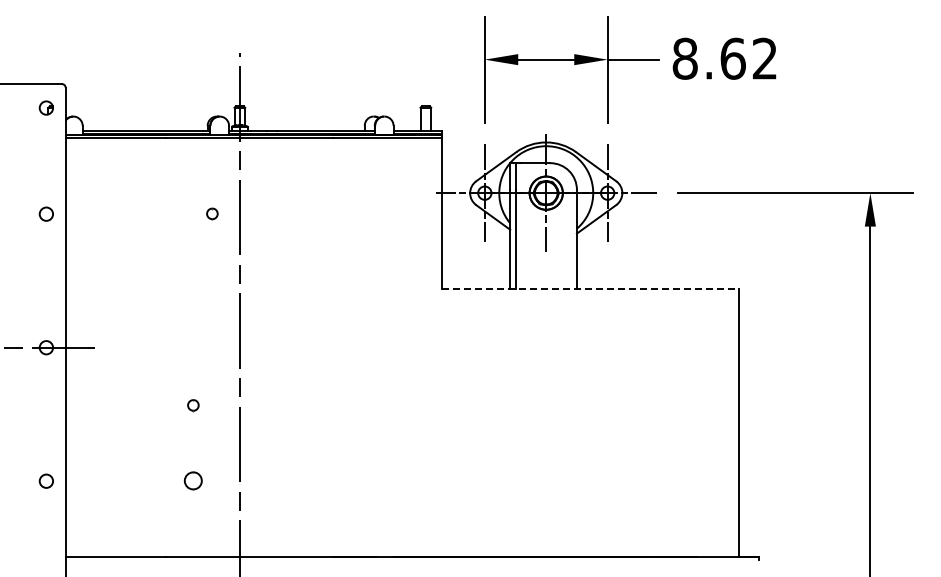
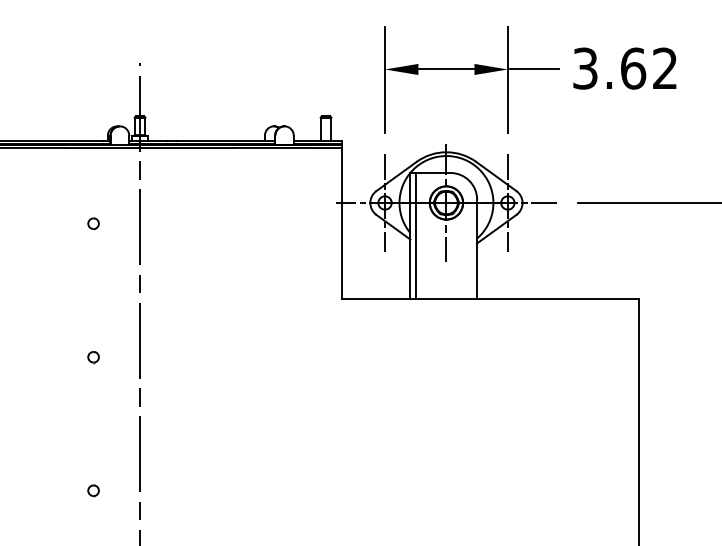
text: (684, 58) -> (584, 68), 8.62 -> 3.62
part: (212, 213) -> (93, 223), moved
line: (590, 288) -> (490, 298), dashed -> solid
part: (193, 405) -> (93, 357), moved
part: (193, 480) -> (93, 490), size x0.62

